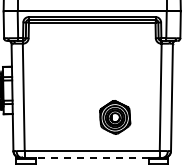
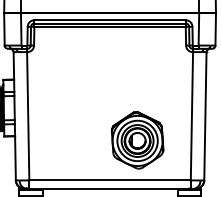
part: (114, 117) -> (136, 140), size x1.43
line: (91, 157) -> (109, 188), dashed -> solid

